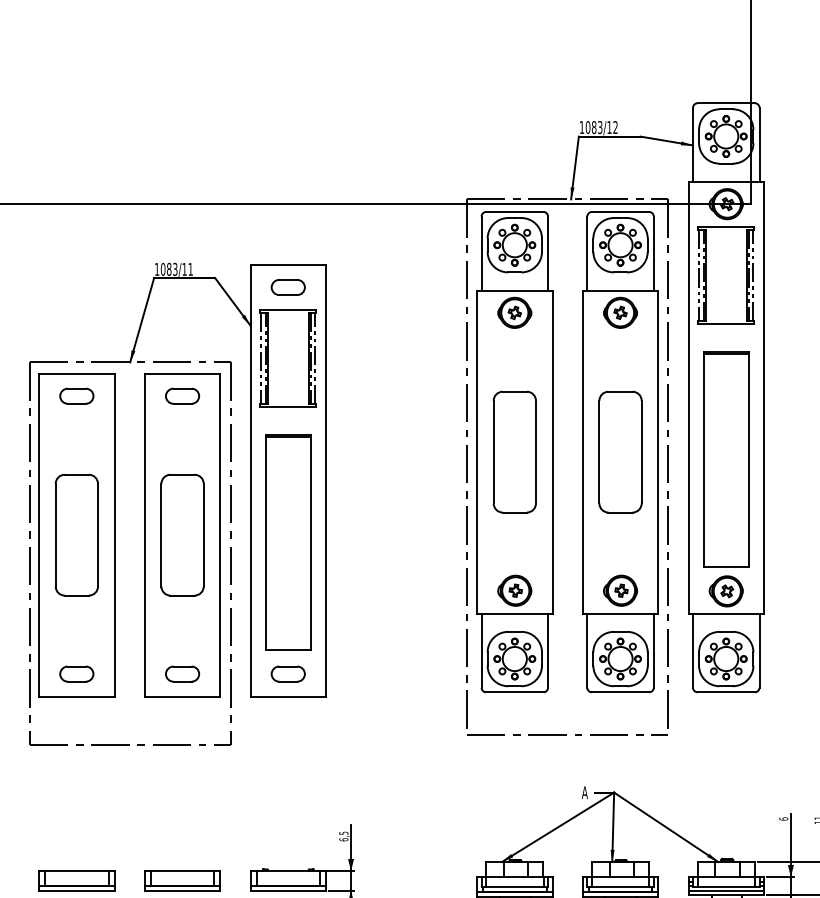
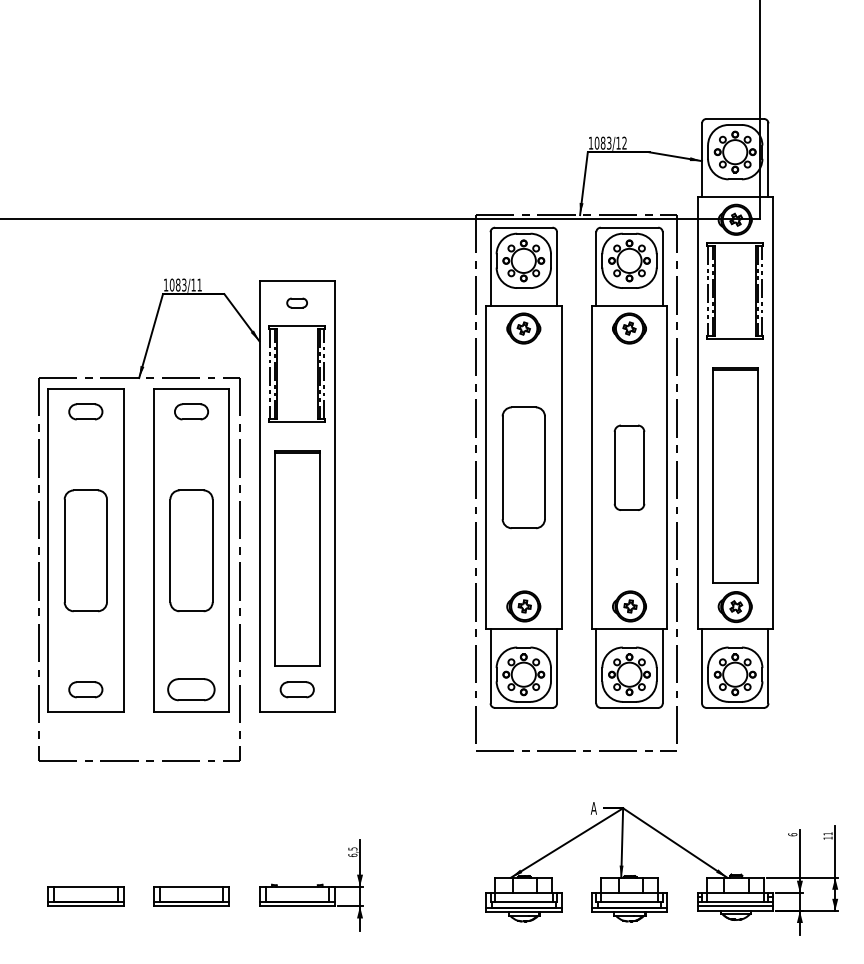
part: (287, 286) -> (296, 302), size x0.6
part: (620, 451) -> (629, 467), size x0.7
part: (182, 673) -> (191, 689), size x1.4

